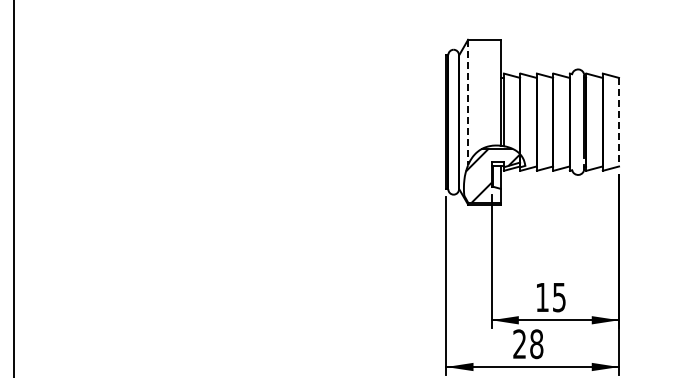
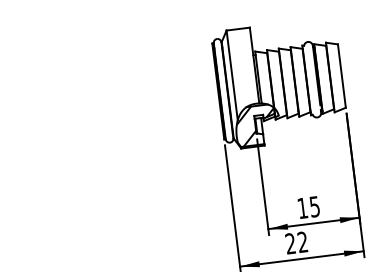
line: (468, 102) -> (232, 75), dashed -> solid
line: (619, 122) -> (342, 76), dashed -> solid
text: (536, 344) -> (302, 242), 28 -> 22

